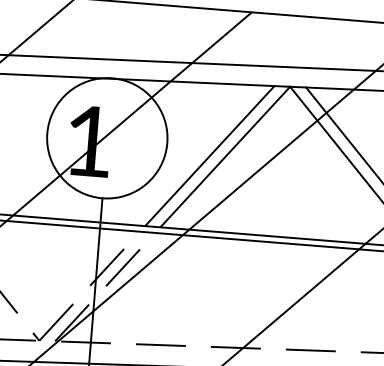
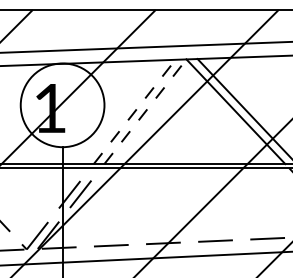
line: (209, 155) -> (134, 111), solid -> dashed
line: (225, 156) -> (145, 111), solid -> dashed

